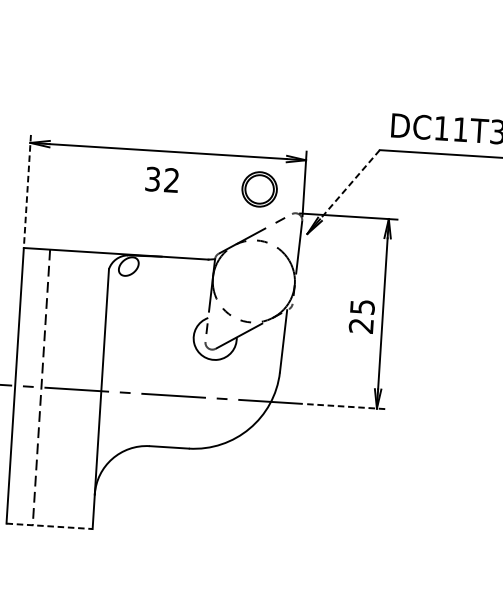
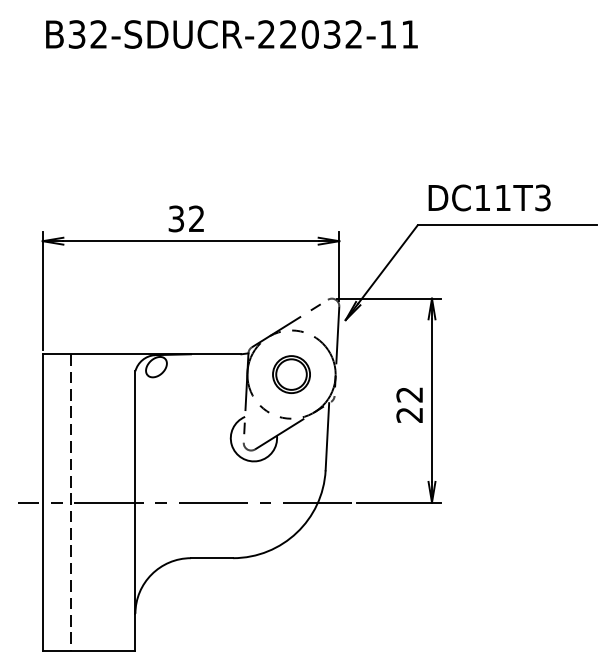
text: (161, 179) -> (185, 218), moved
line: (349, 184) -> (387, 264), dashed -> solid
line: (27, 188) -> (42, 290), dashed -> solid
part: (259, 189) -> (291, 374), moved
text: (362, 306) -> (409, 394), 25 -> 22
line: (346, 406) -> (399, 502), dashed -> solid
line: (49, 526) -> (89, 650), dashed -> solid

